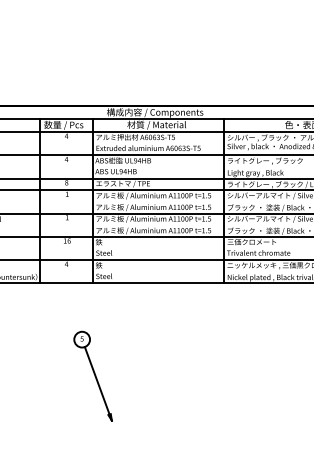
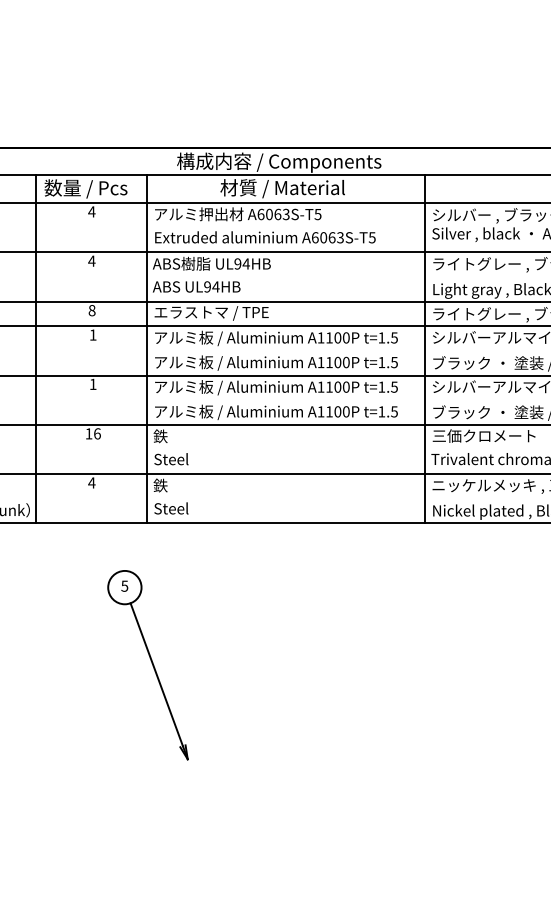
part: (92, 375) -> (146, 663), moved

